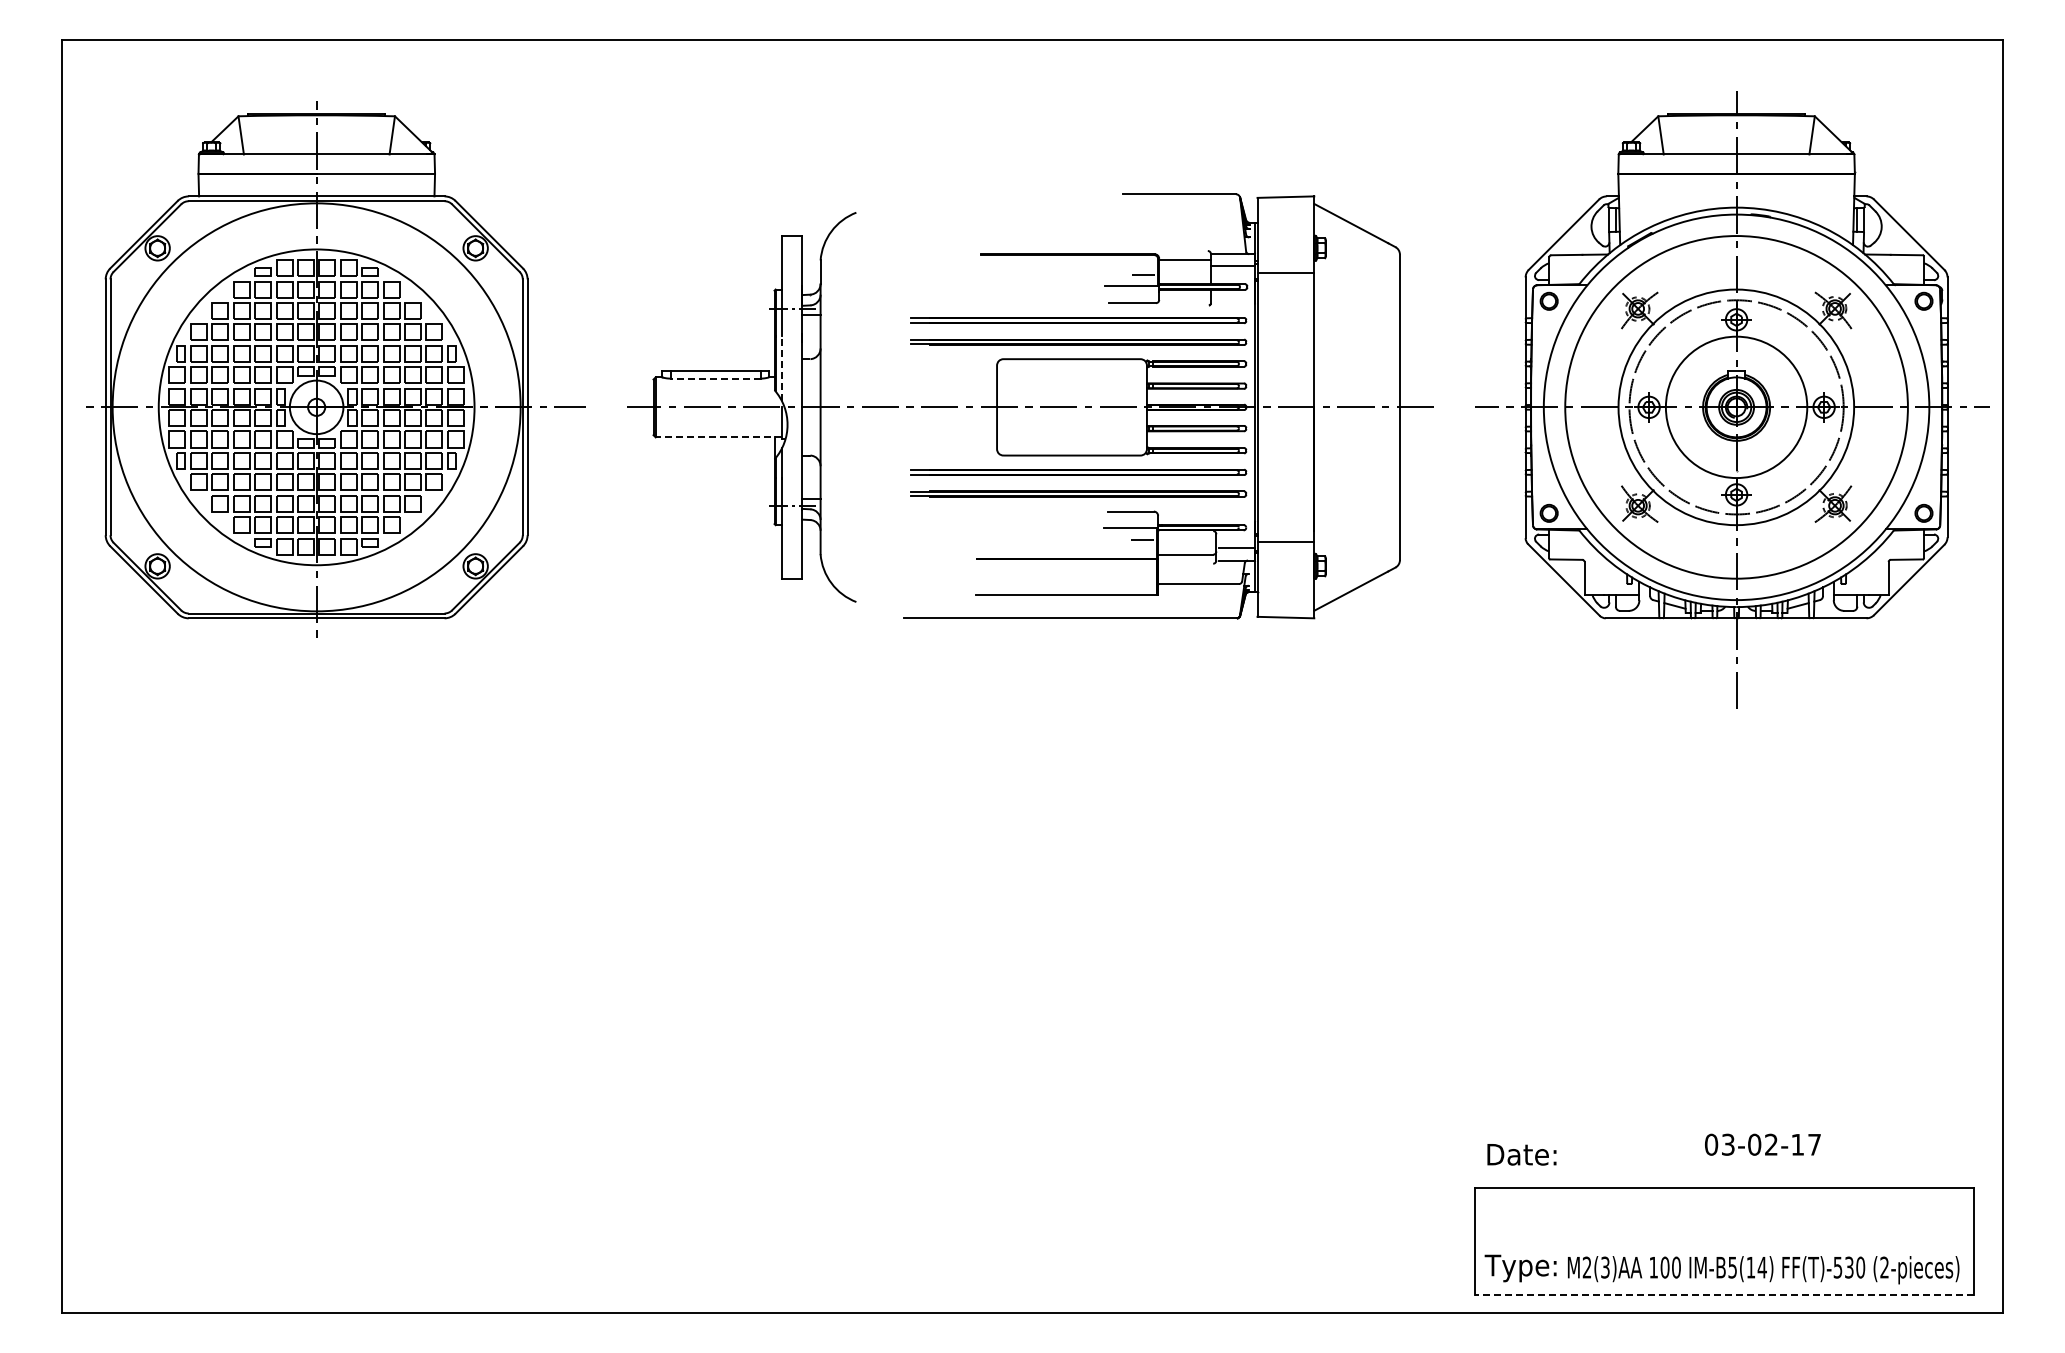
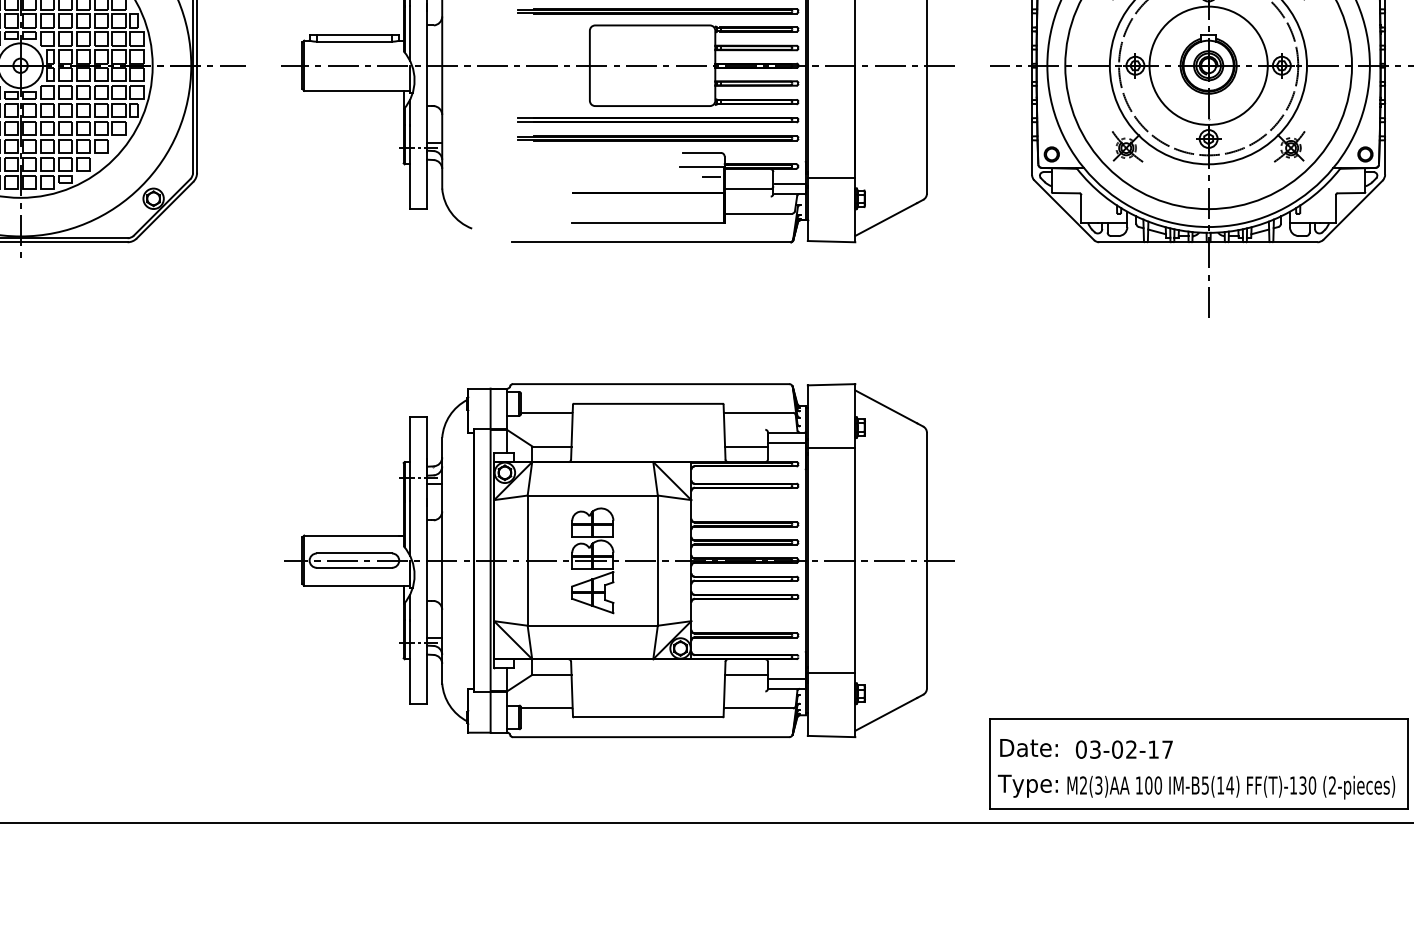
line: (782, 368) -> (410, 33), dashed -> solid
line: (715, 378) -> (354, 41), dashed -> solid
line: (718, 437) -> (356, 90), dashed -> solid
part: (1032, 998) -> (619, 560), added
text: (1762, 1144) -> (1124, 749), moved
text: (1521, 1154) -> (1028, 747), moved
text: (1837, 1267) -> (1293, 785), FF(T)-530 -> FF(T)-130
line: (1724, 1295) -> (1198, 808), dashed -> solid

